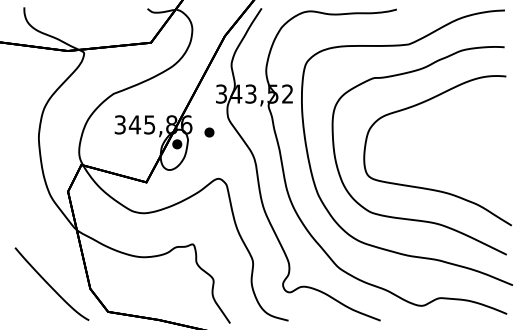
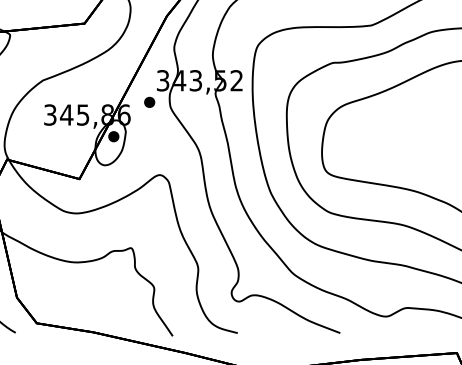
part: (209, 132) -> (149, 102), moved

